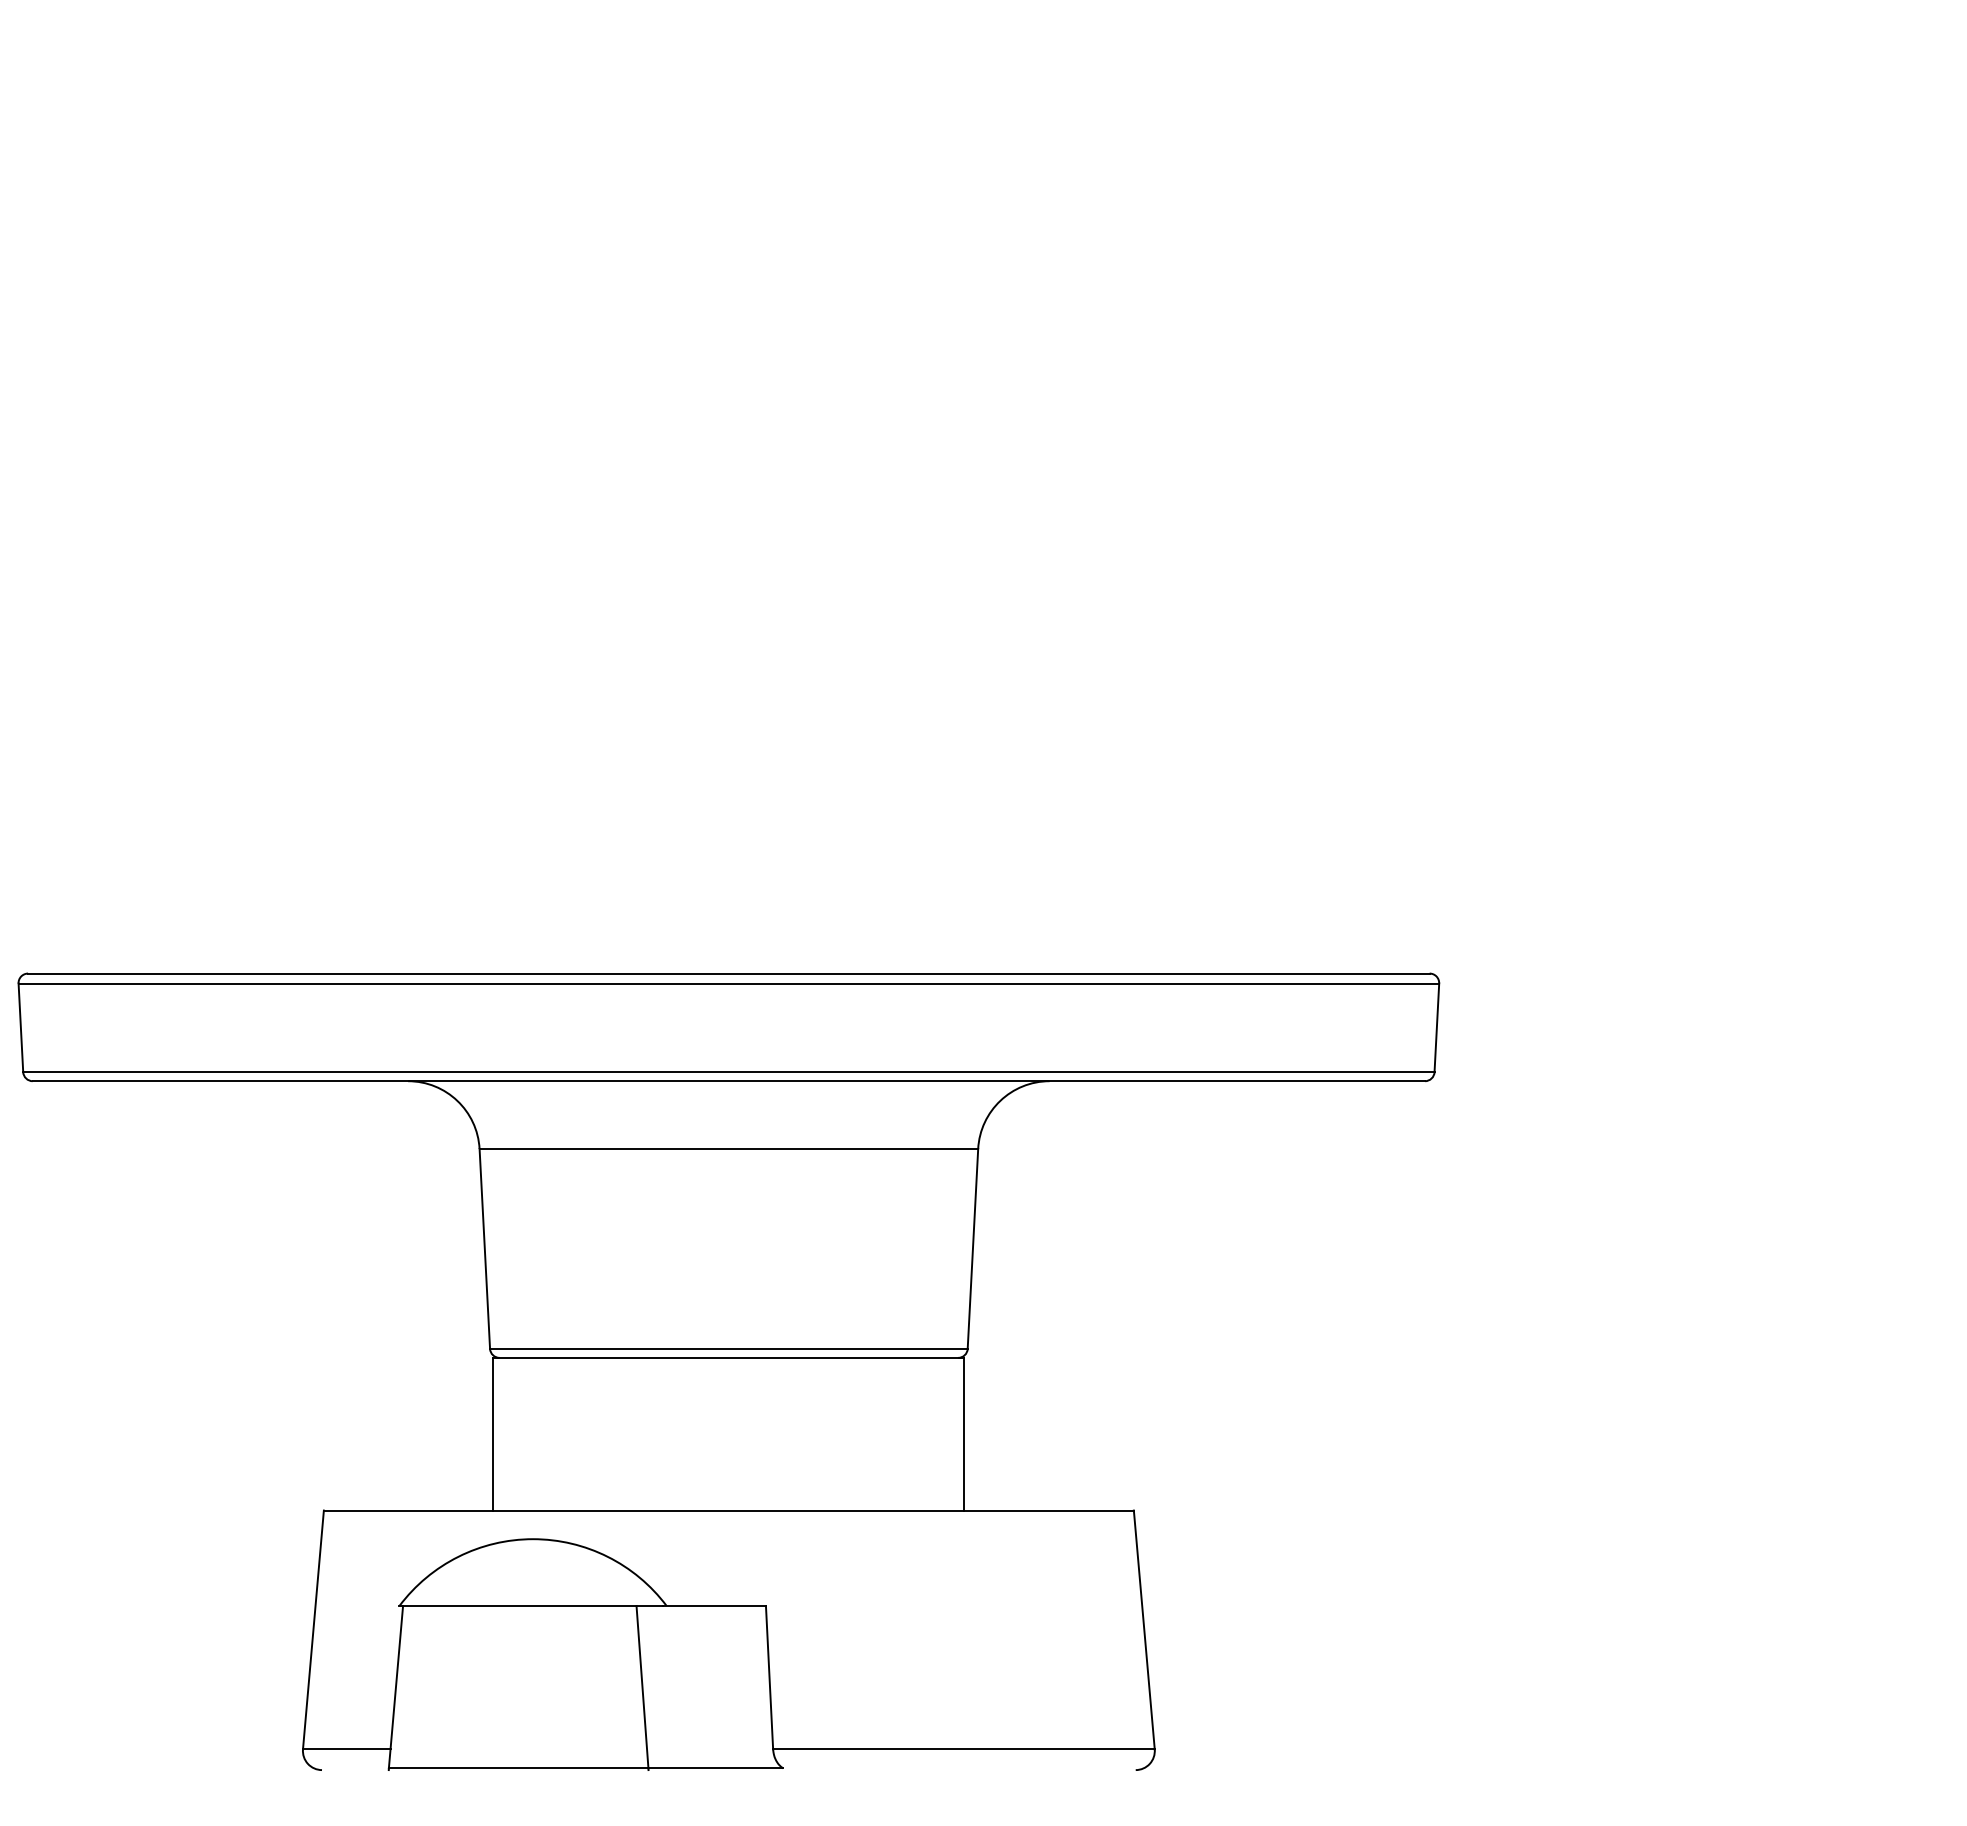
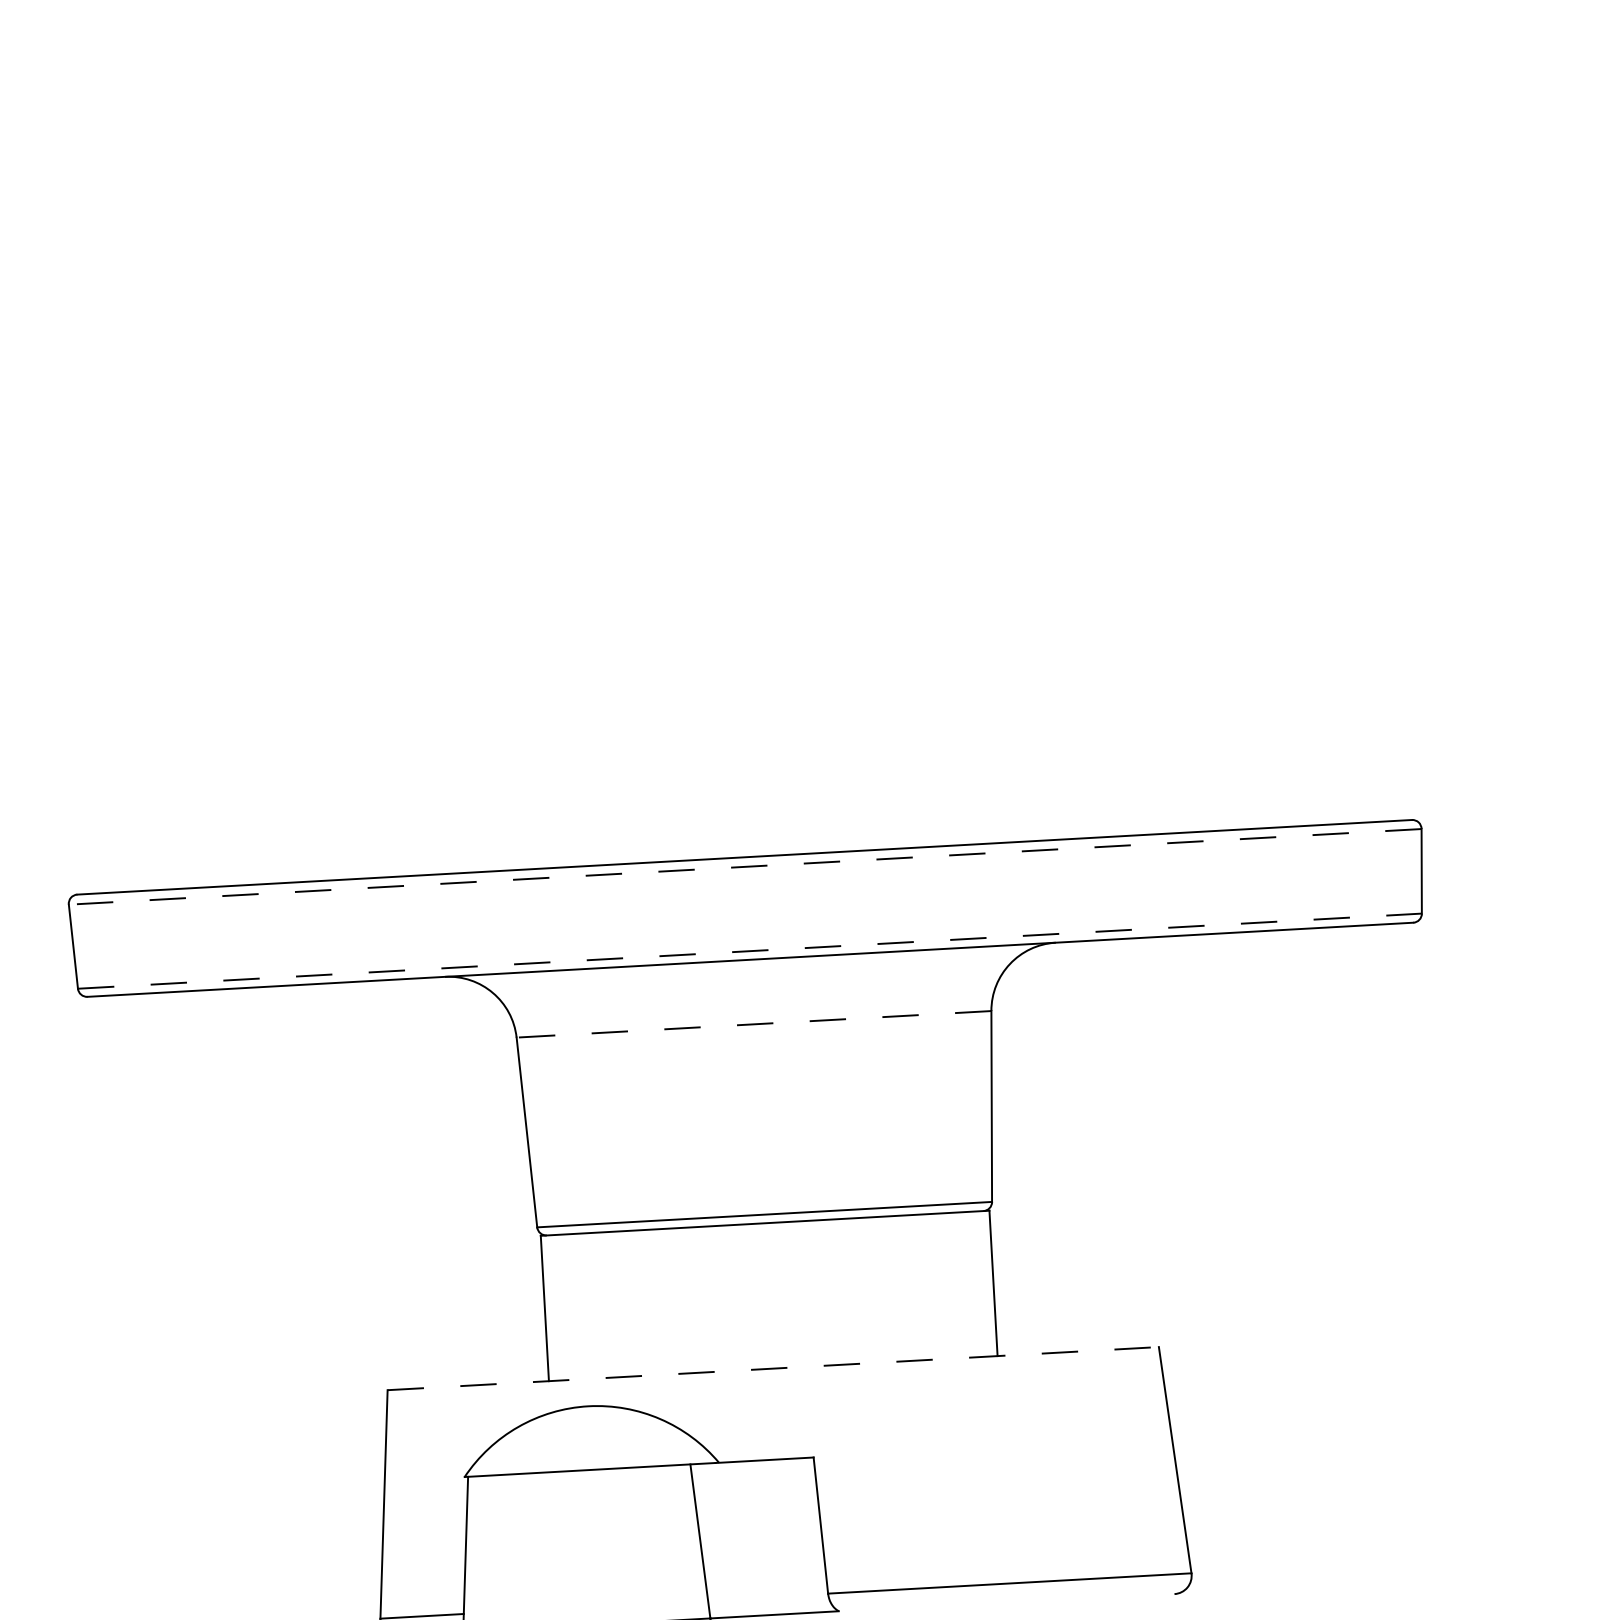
line: (728, 983) -> (744, 866), solid -> dashed
line: (728, 1072) -> (749, 951), solid -> dashed
line: (728, 1148) -> (753, 1023), solid -> dashed
line: (728, 1510) -> (772, 1368), solid -> dashed

